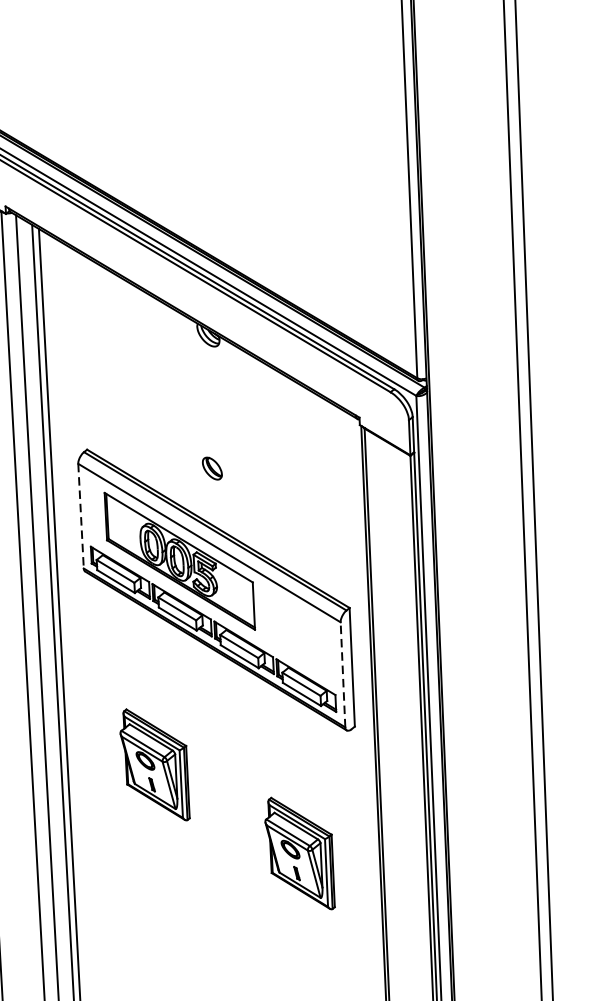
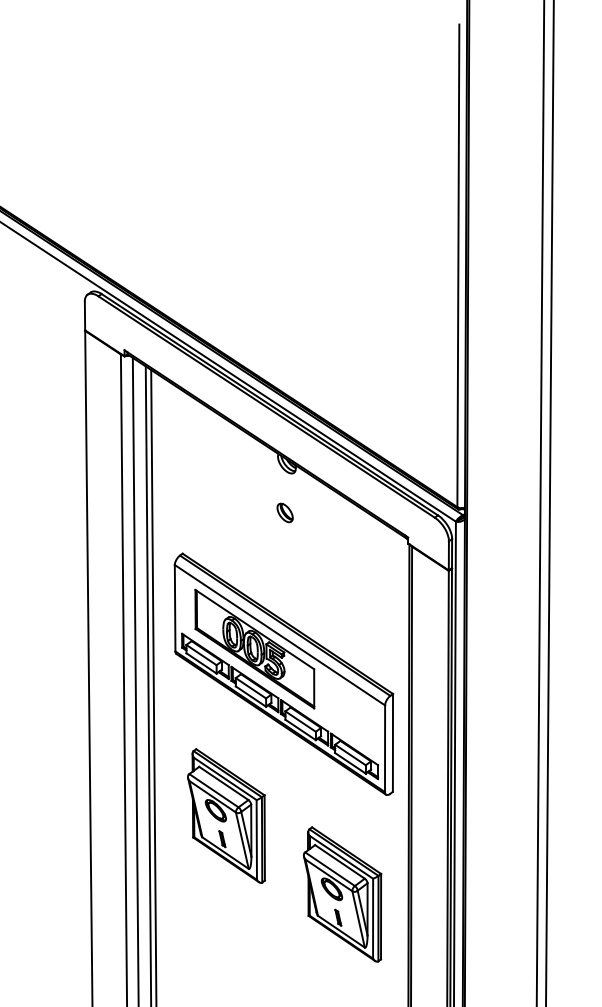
part: (211, 468) -> (284, 512), moved
line: (81, 516) -> (175, 608), dashed -> solid
line: (343, 674) -> (385, 748), dashed -> solid
part: (154, 764) -> (226, 815), size x1.43
part: (299, 853) -> (342, 894), size x1.43

